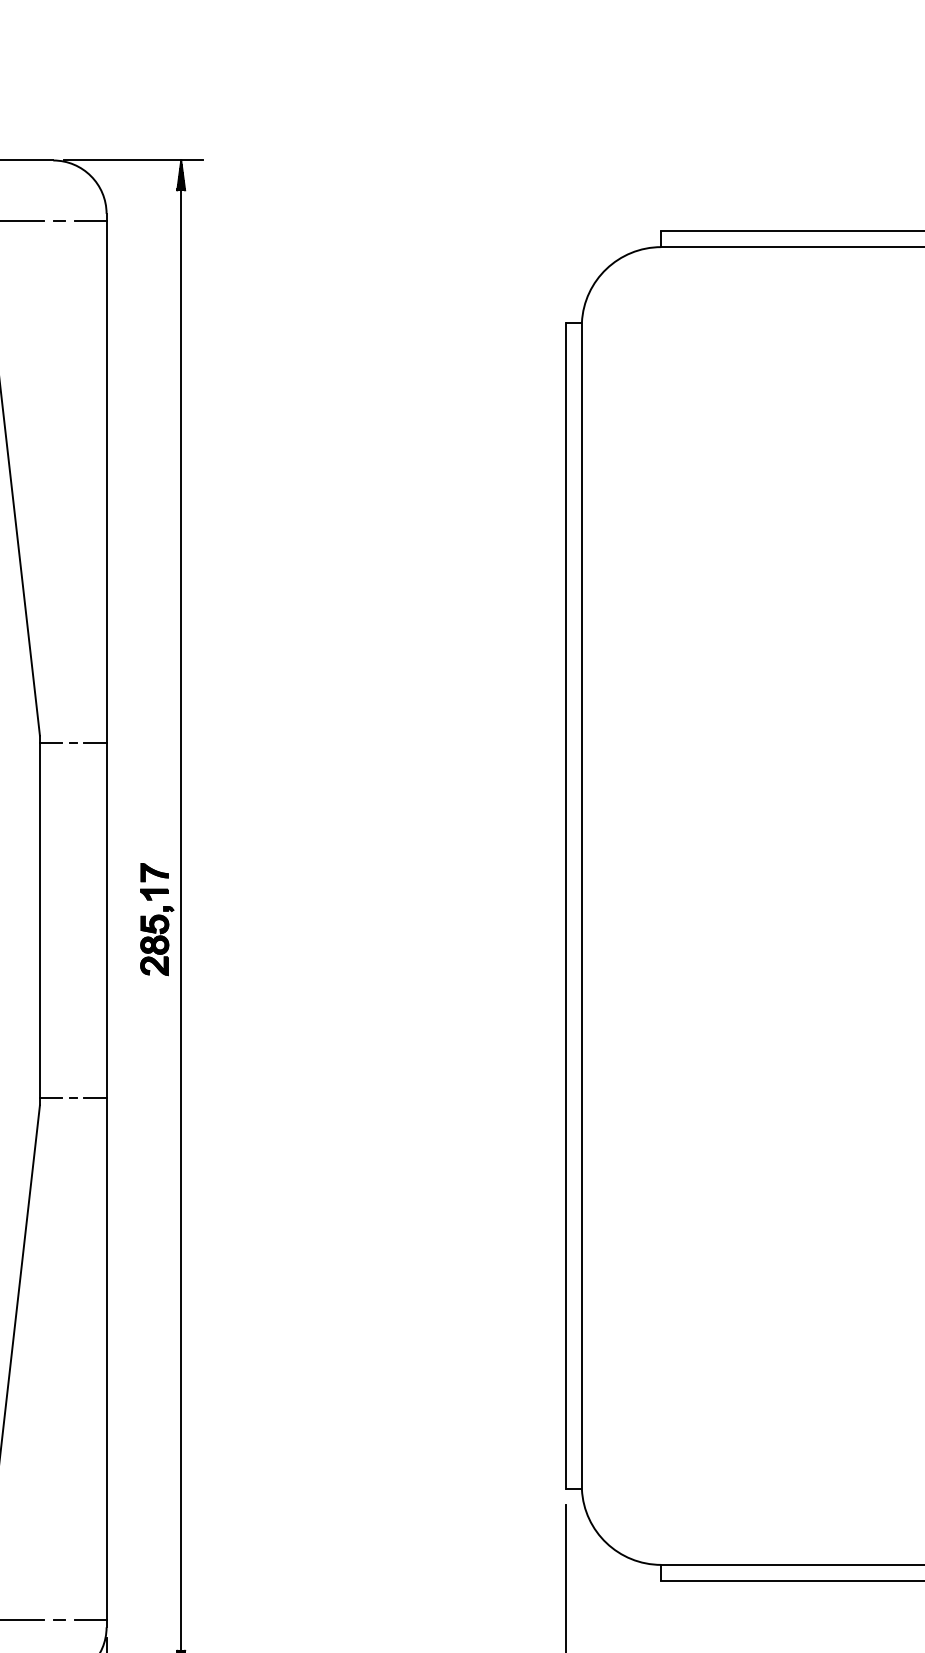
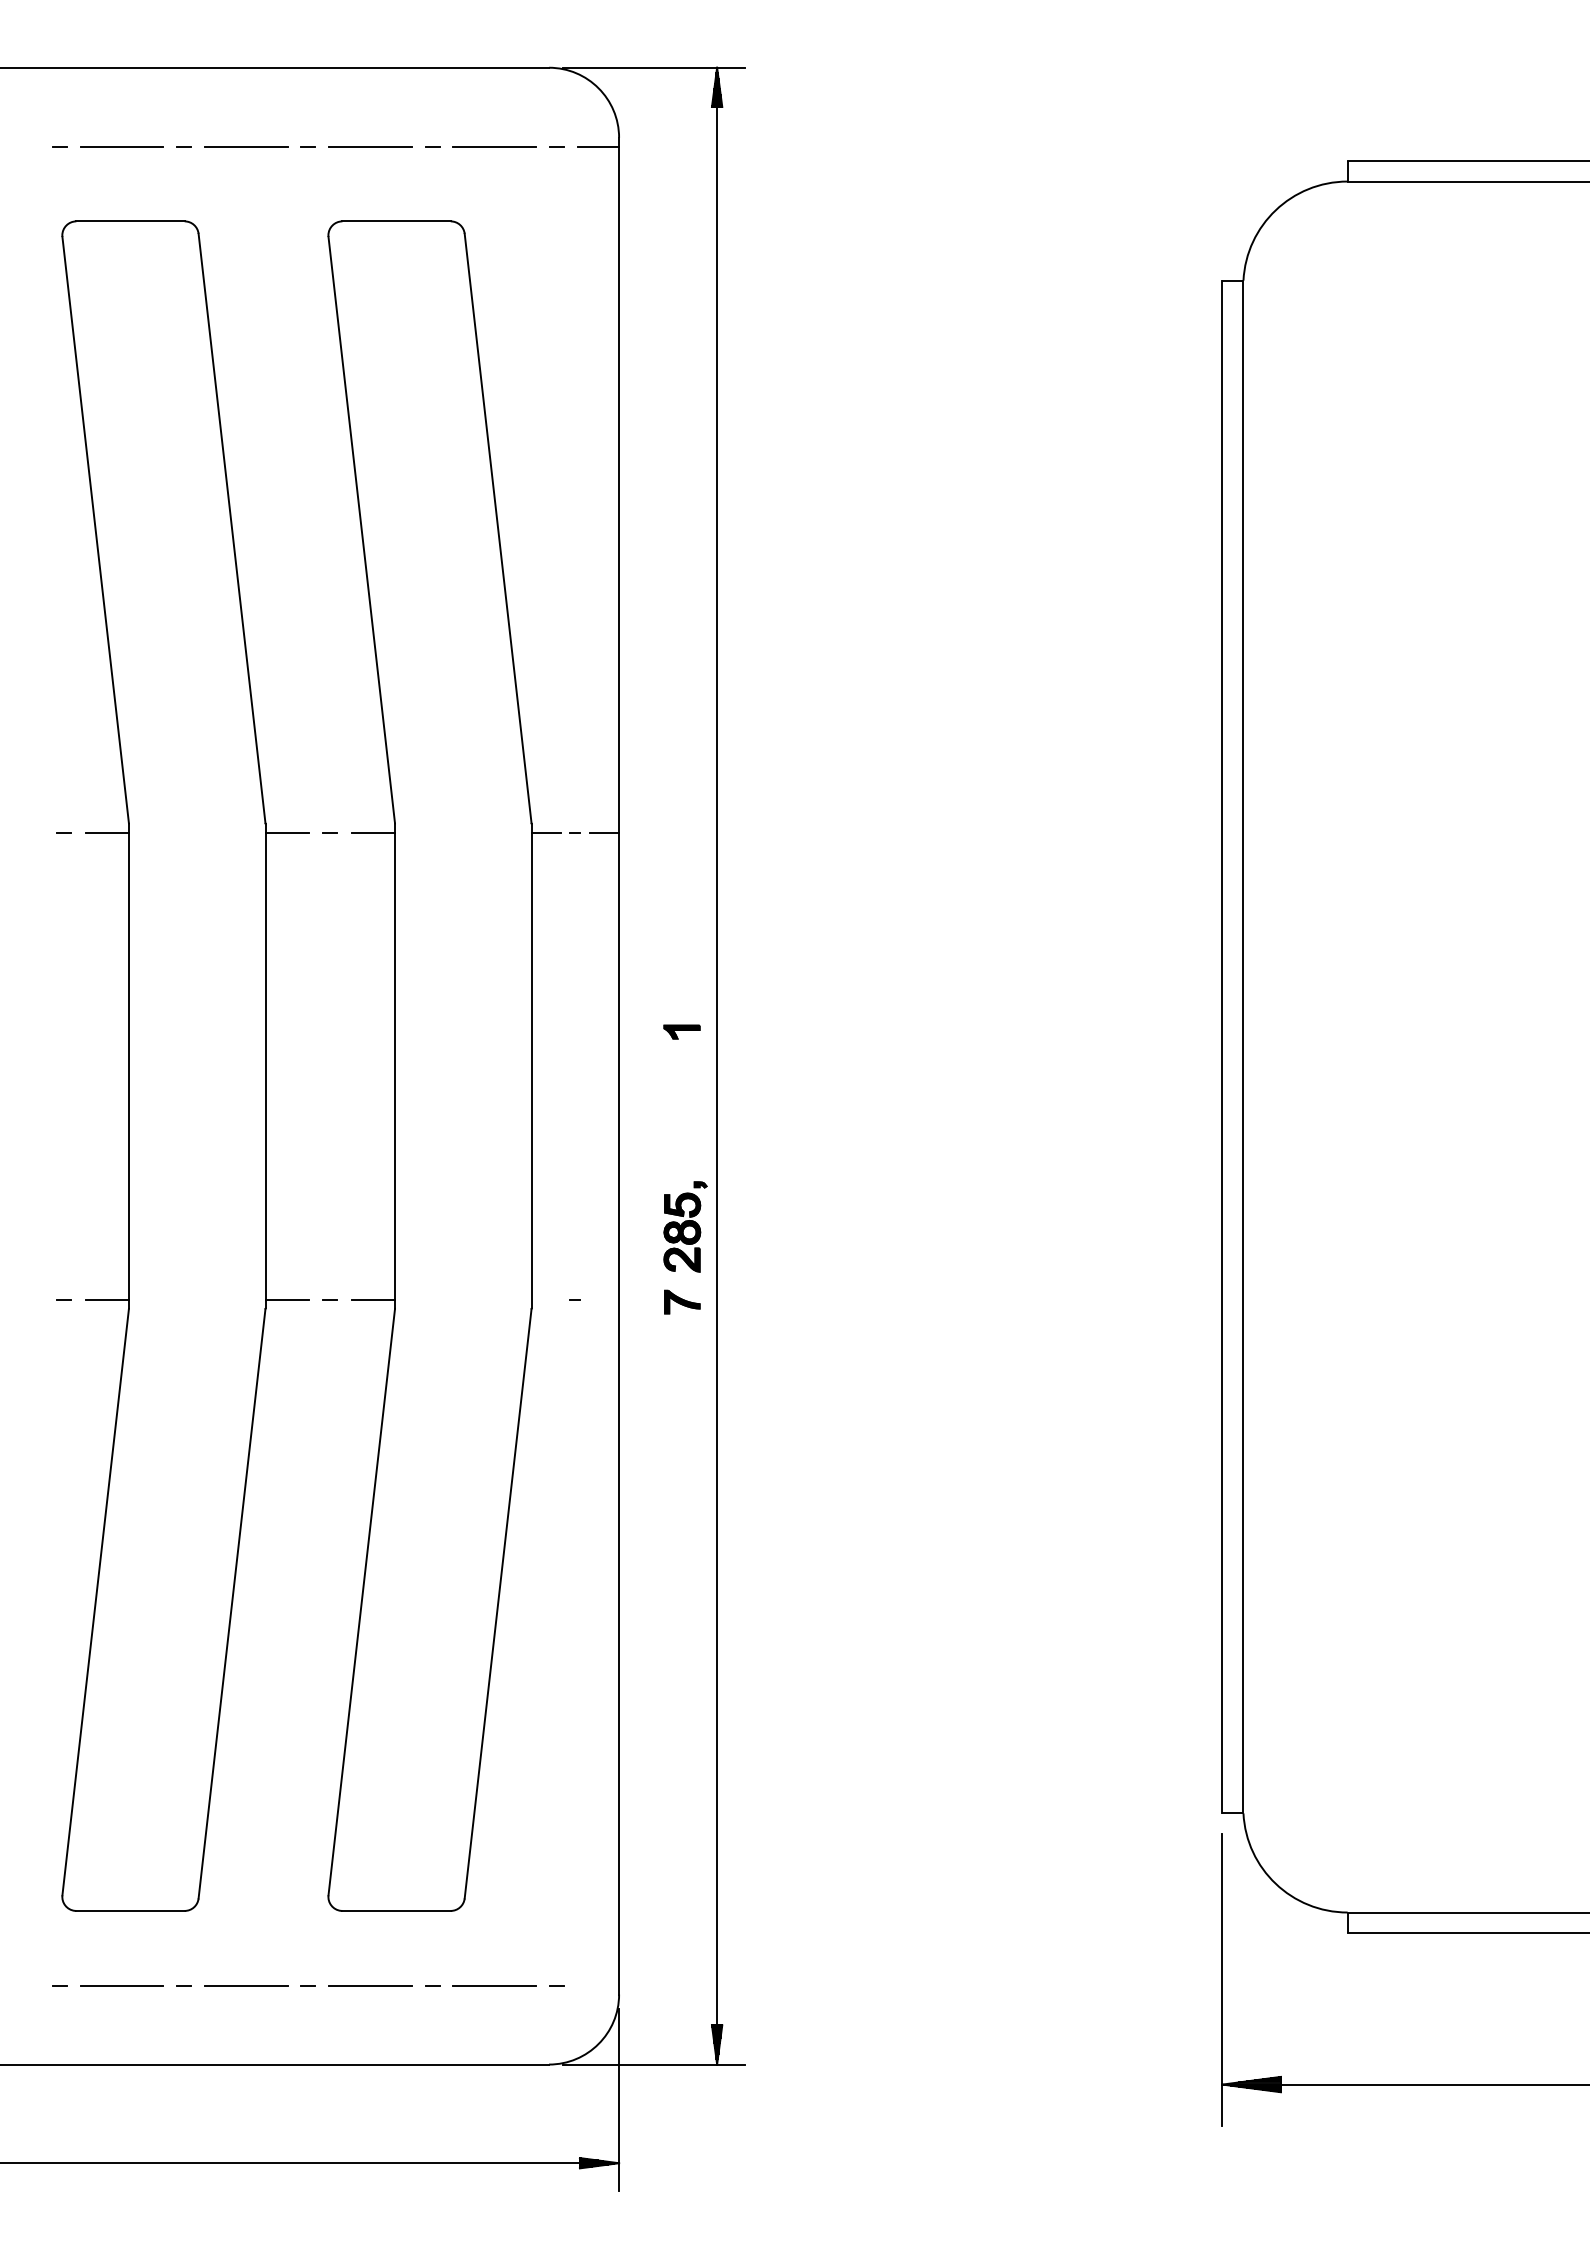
part: (154, 872) -> (682, 1301), moved
part: (157, 940) -> (685, 1226), moved
line: (50, 1098) -> (545, 1299), removed
line: (95, 1098) -> (604, 1299), removed
line: (90, 1620) -> (598, 1985), removed

